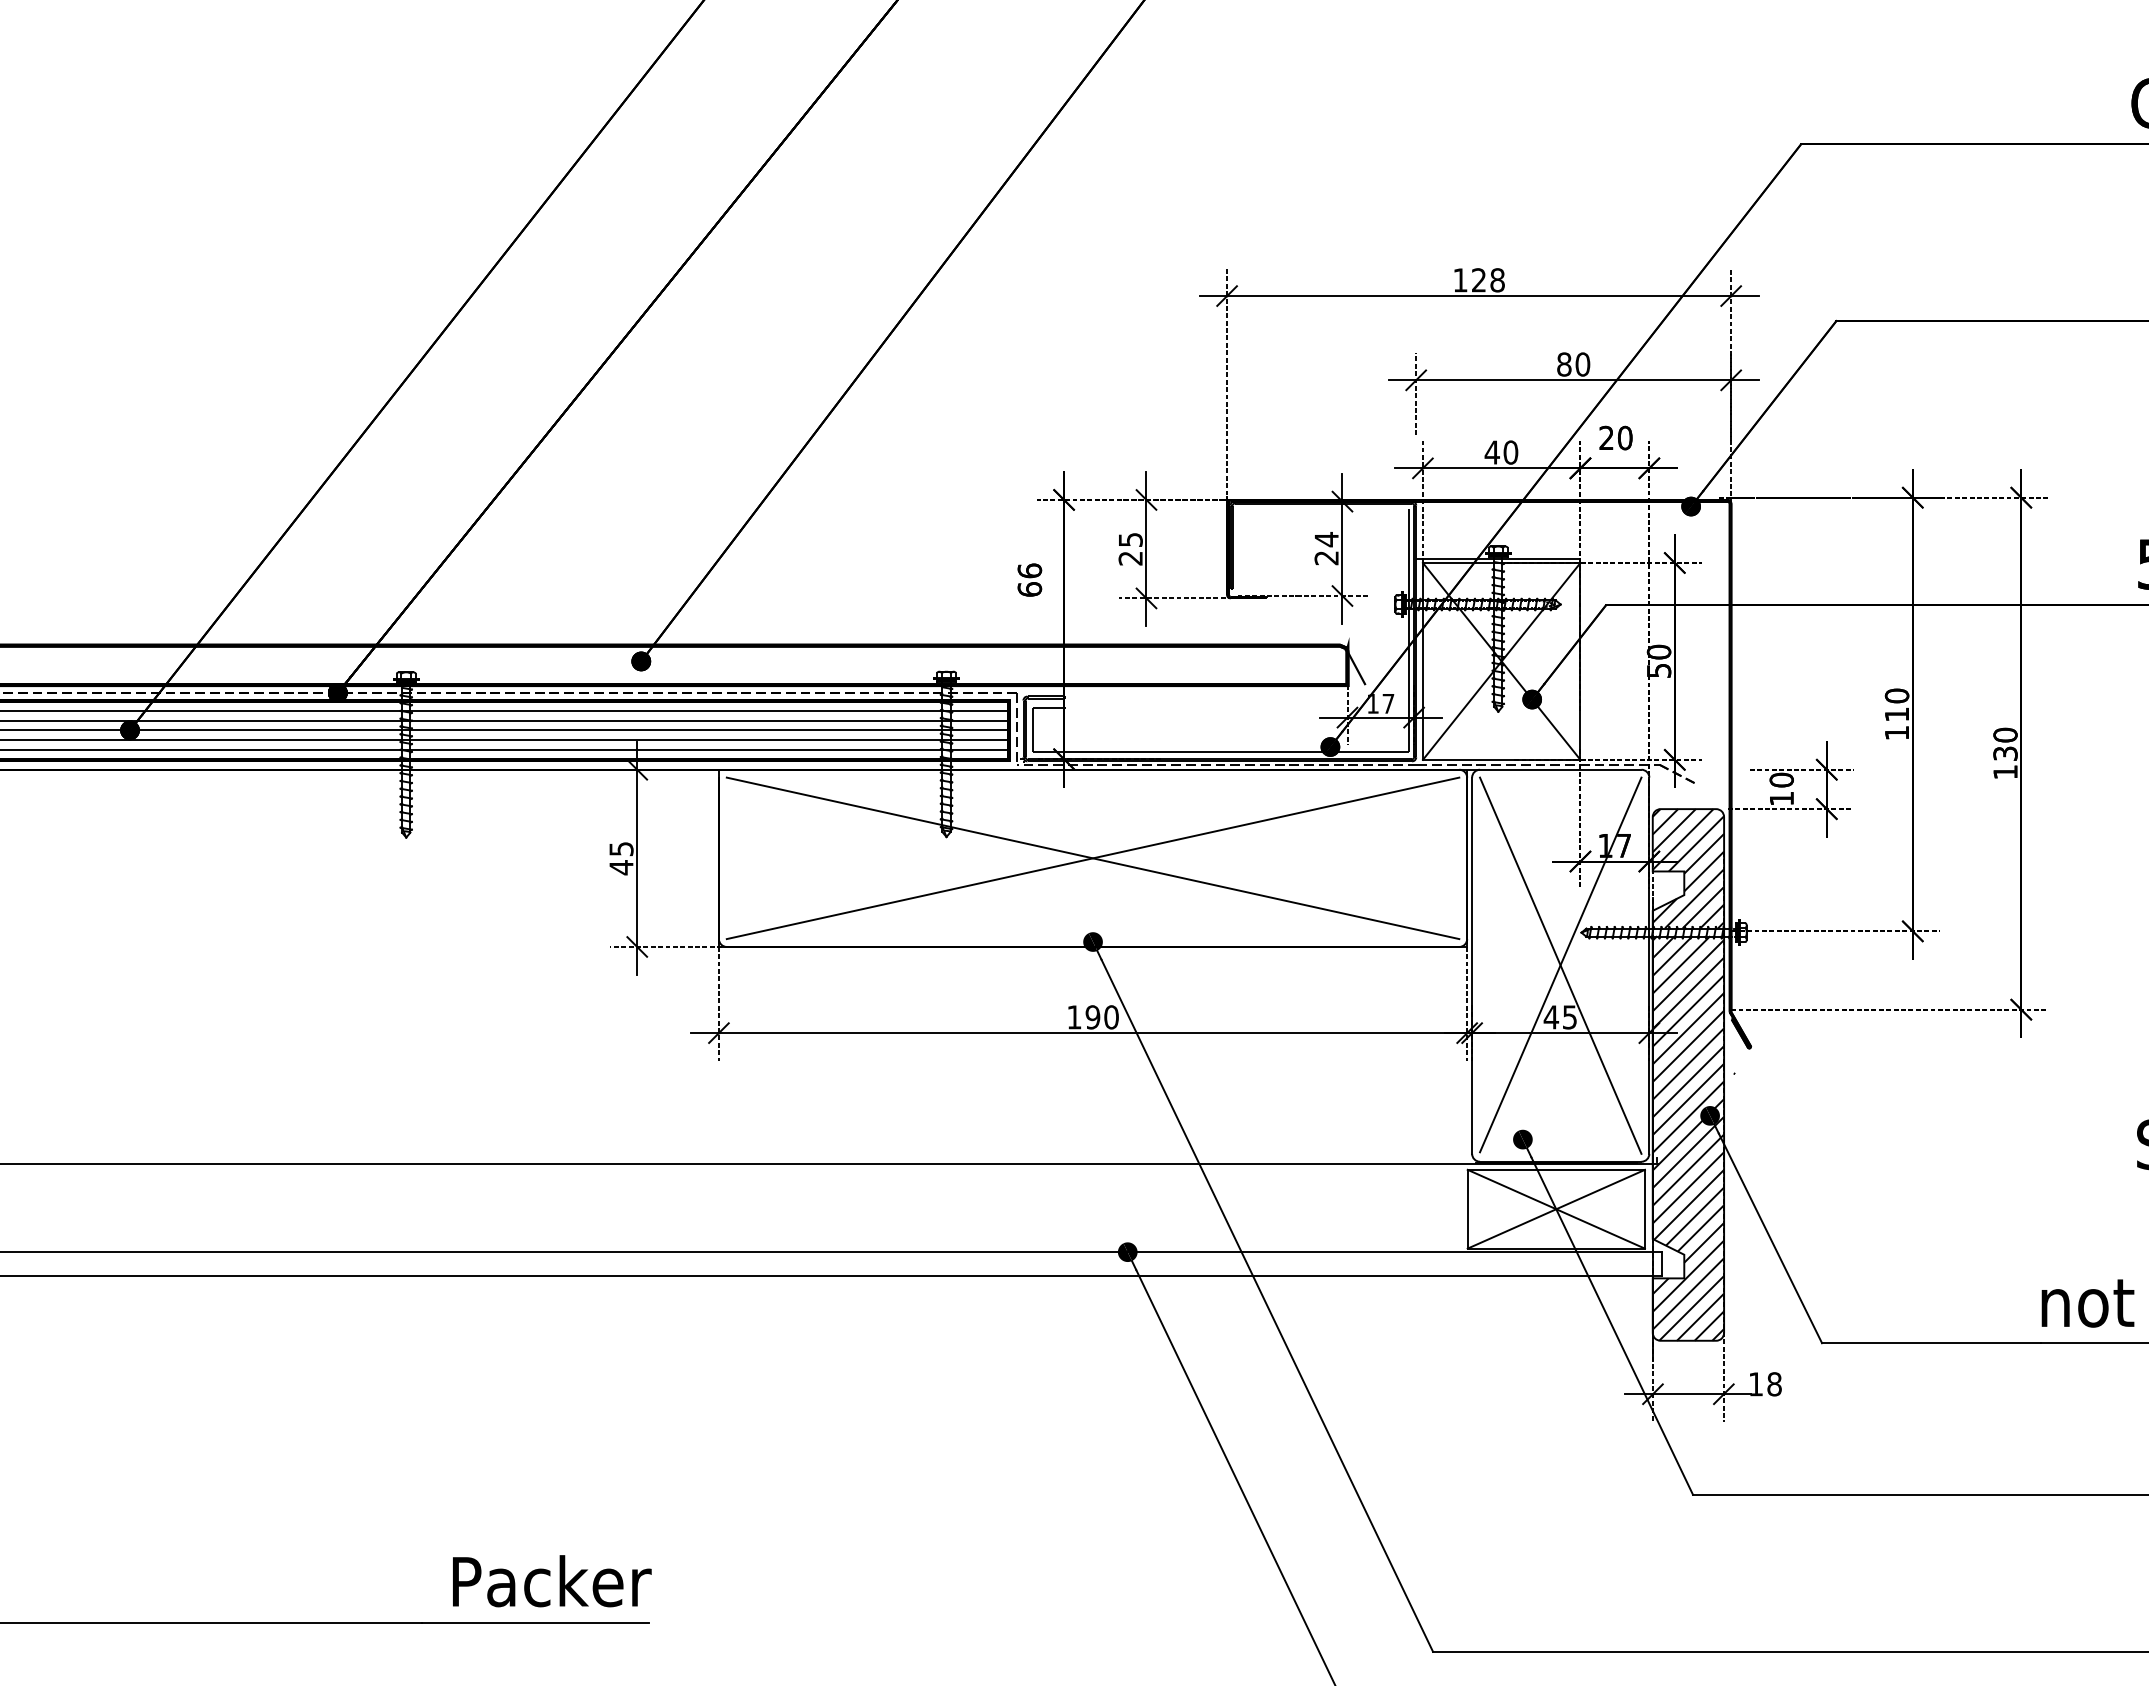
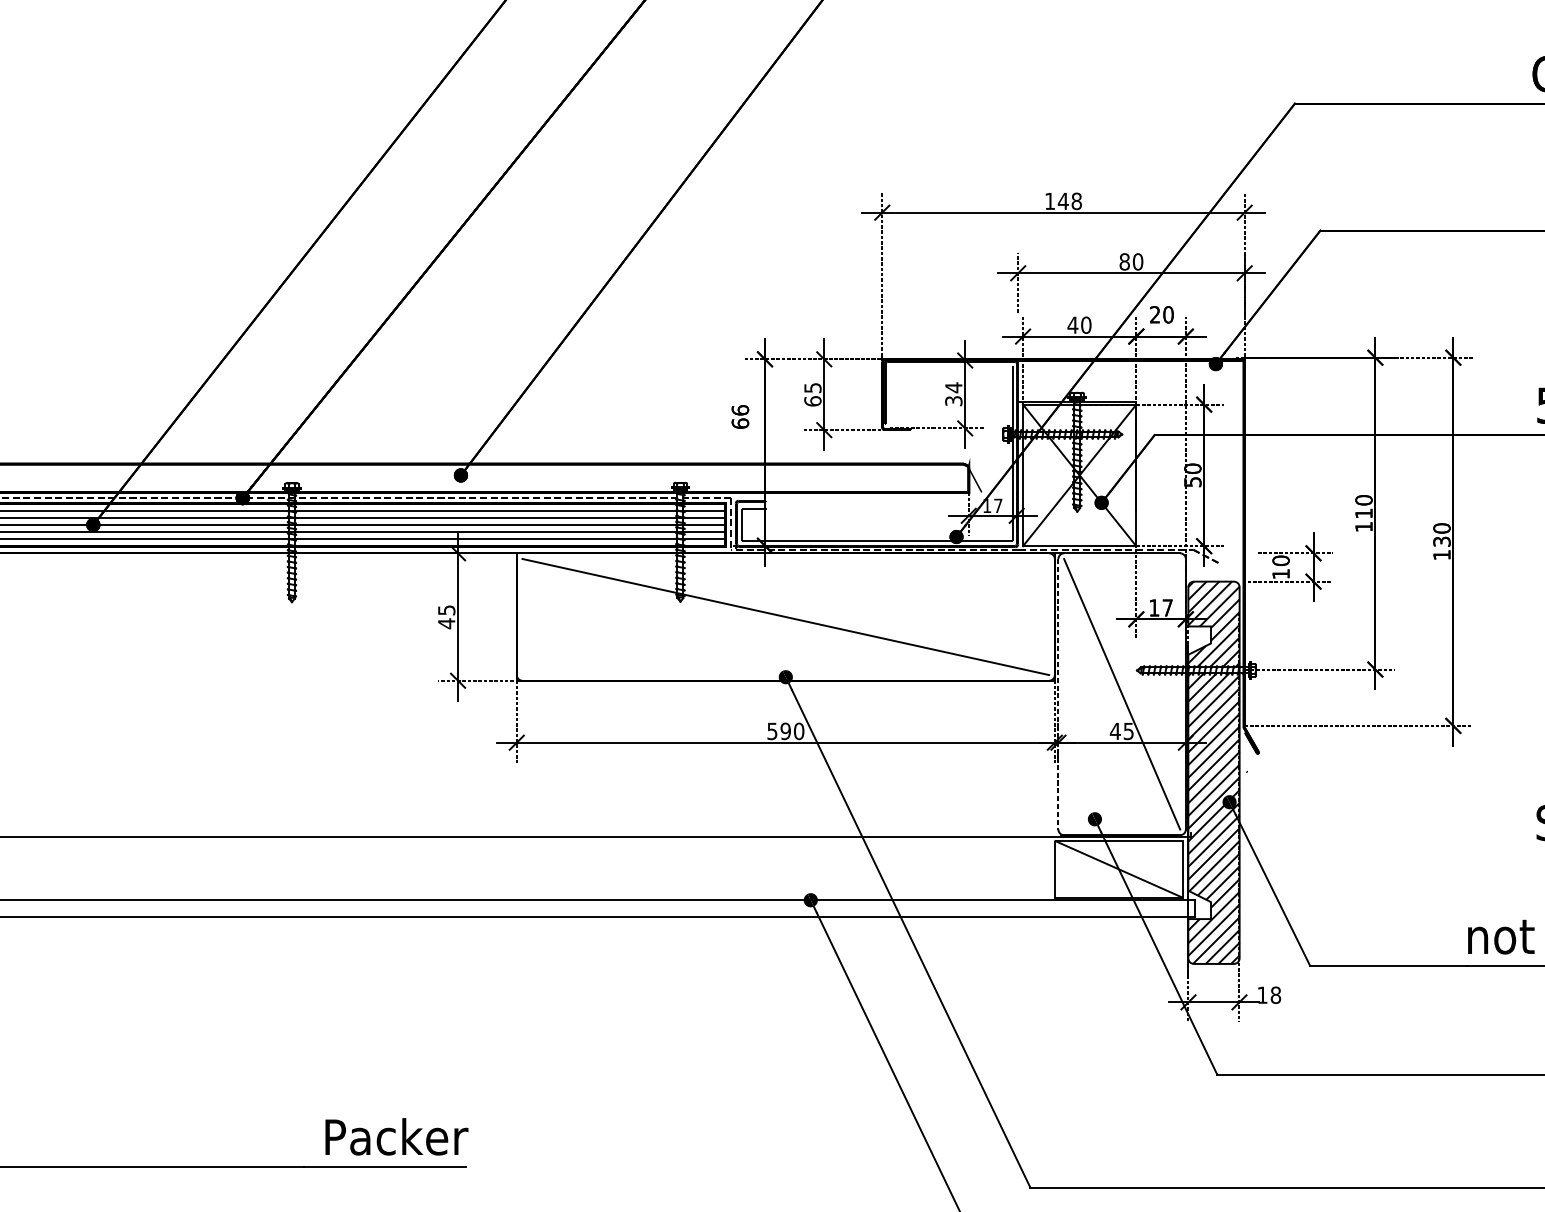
text: (1478, 280) -> (1063, 201), 128 -> 148
text: (1130, 558) -> (812, 401), 25 -> 65
text: (1326, 558) -> (953, 401), 24 -> 34
line: (1092, 858) -> (785, 617), removed
line: (1560, 964) -> (1121, 693), removed
line: (1472, 966) -> (1058, 694), solid -> dashed
text: (1074, 1017) -> (772, 731), 190 -> 590
line: (1555, 1208) -> (1118, 868), removed

